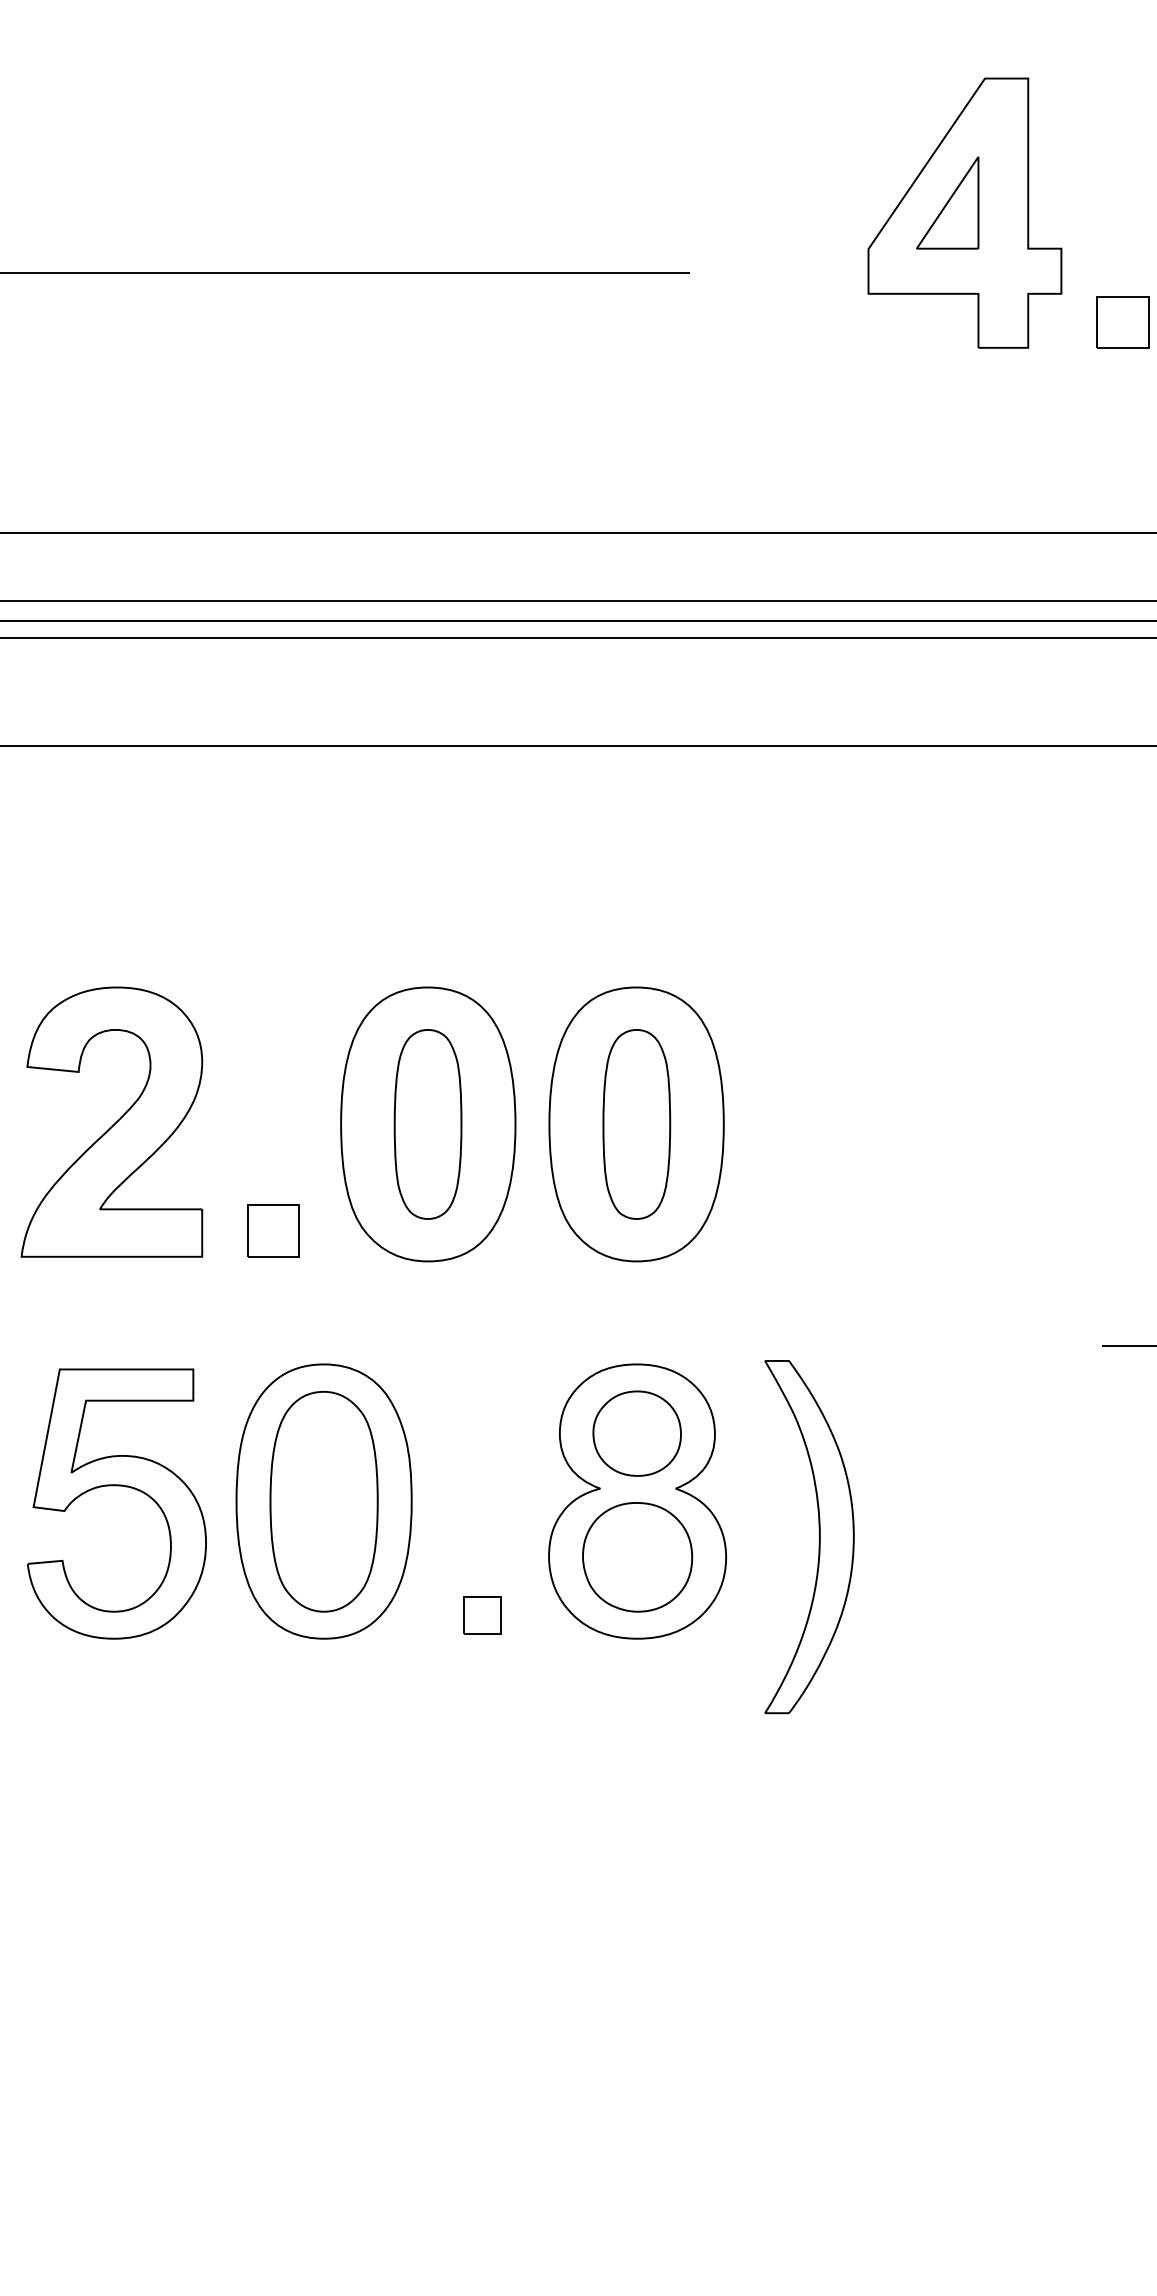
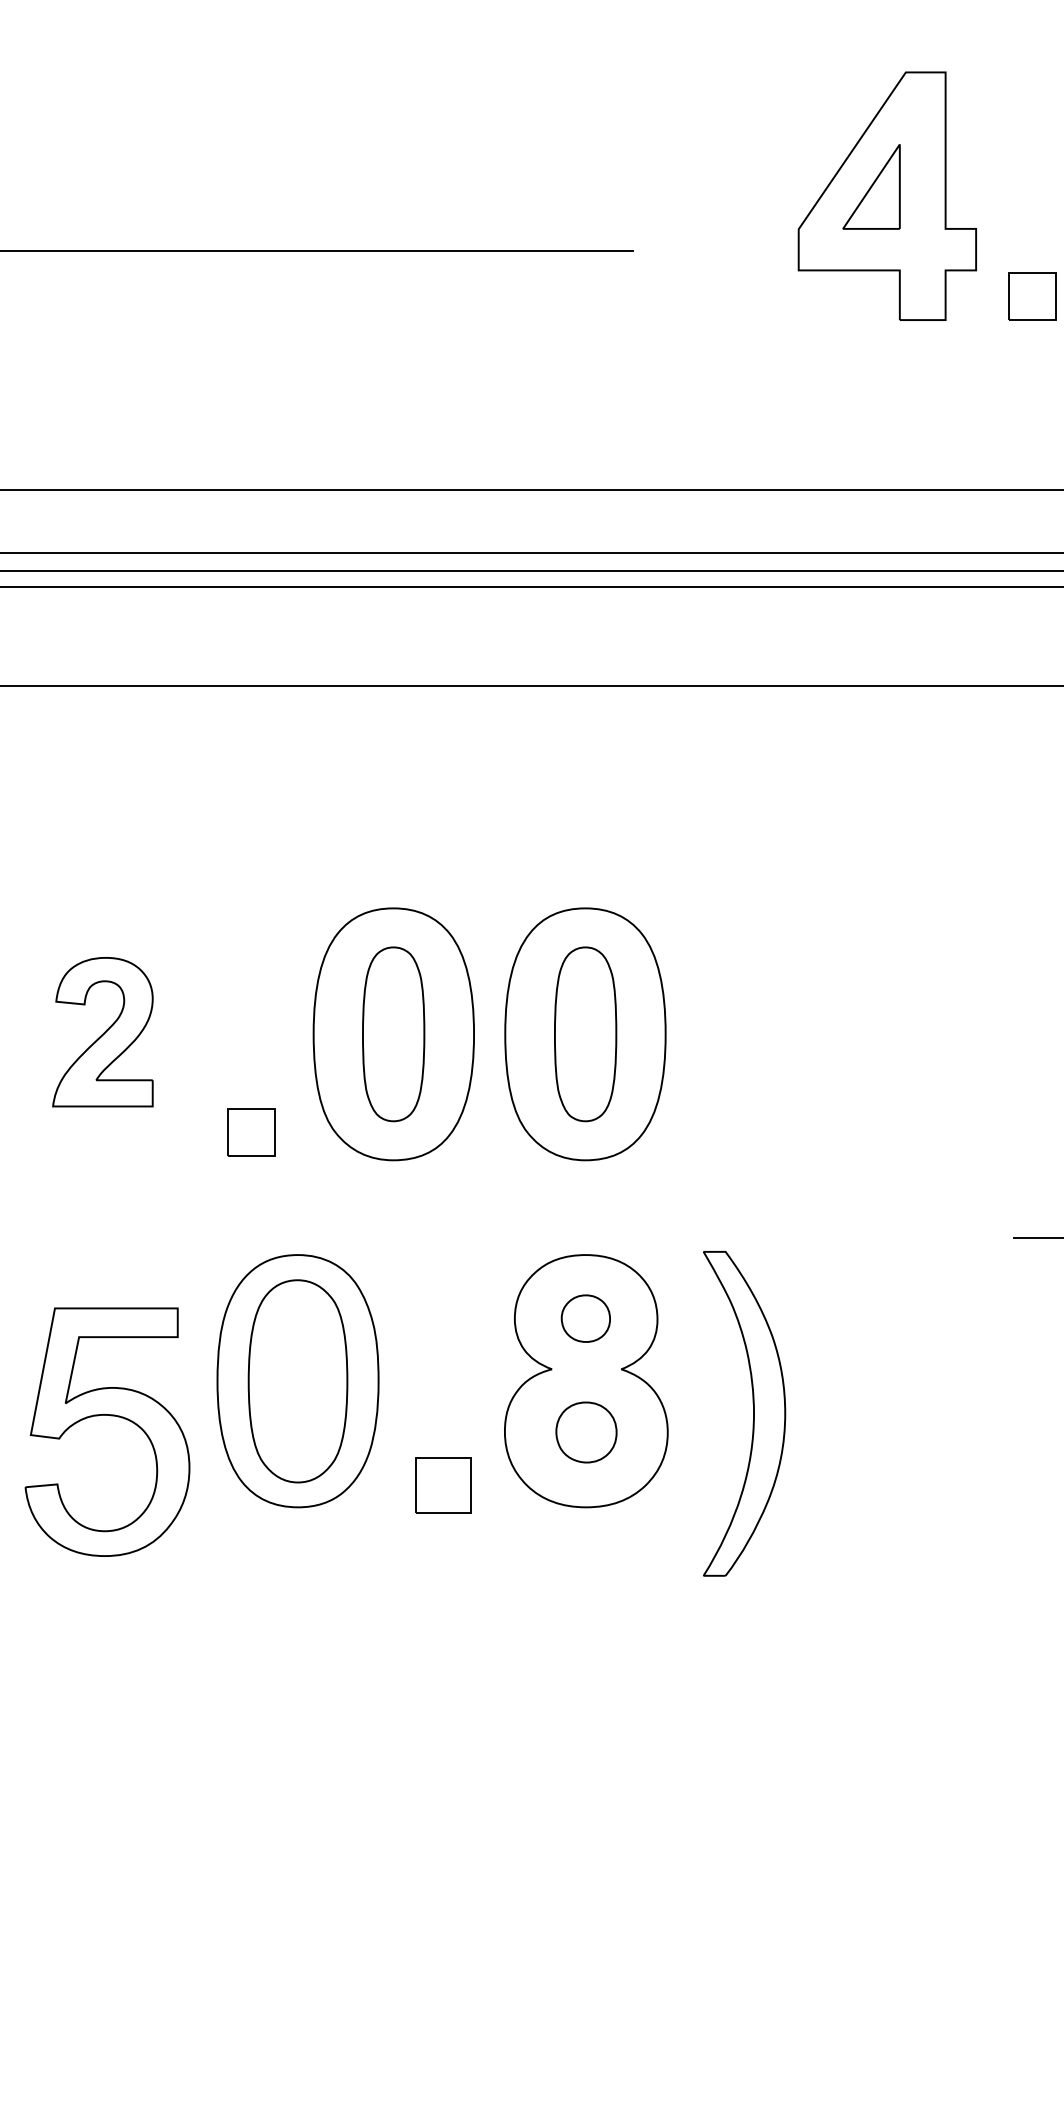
part: (111, 1121) -> (102, 1031), size x0.6
part: (636, 1433) -> (585, 1318), size x0.6
part: (116, 1486) -> (107, 1416), moved
part: (637, 1557) -> (586, 1432), size x0.6
part: (482, 1615) -> (443, 1485), size x1.6

